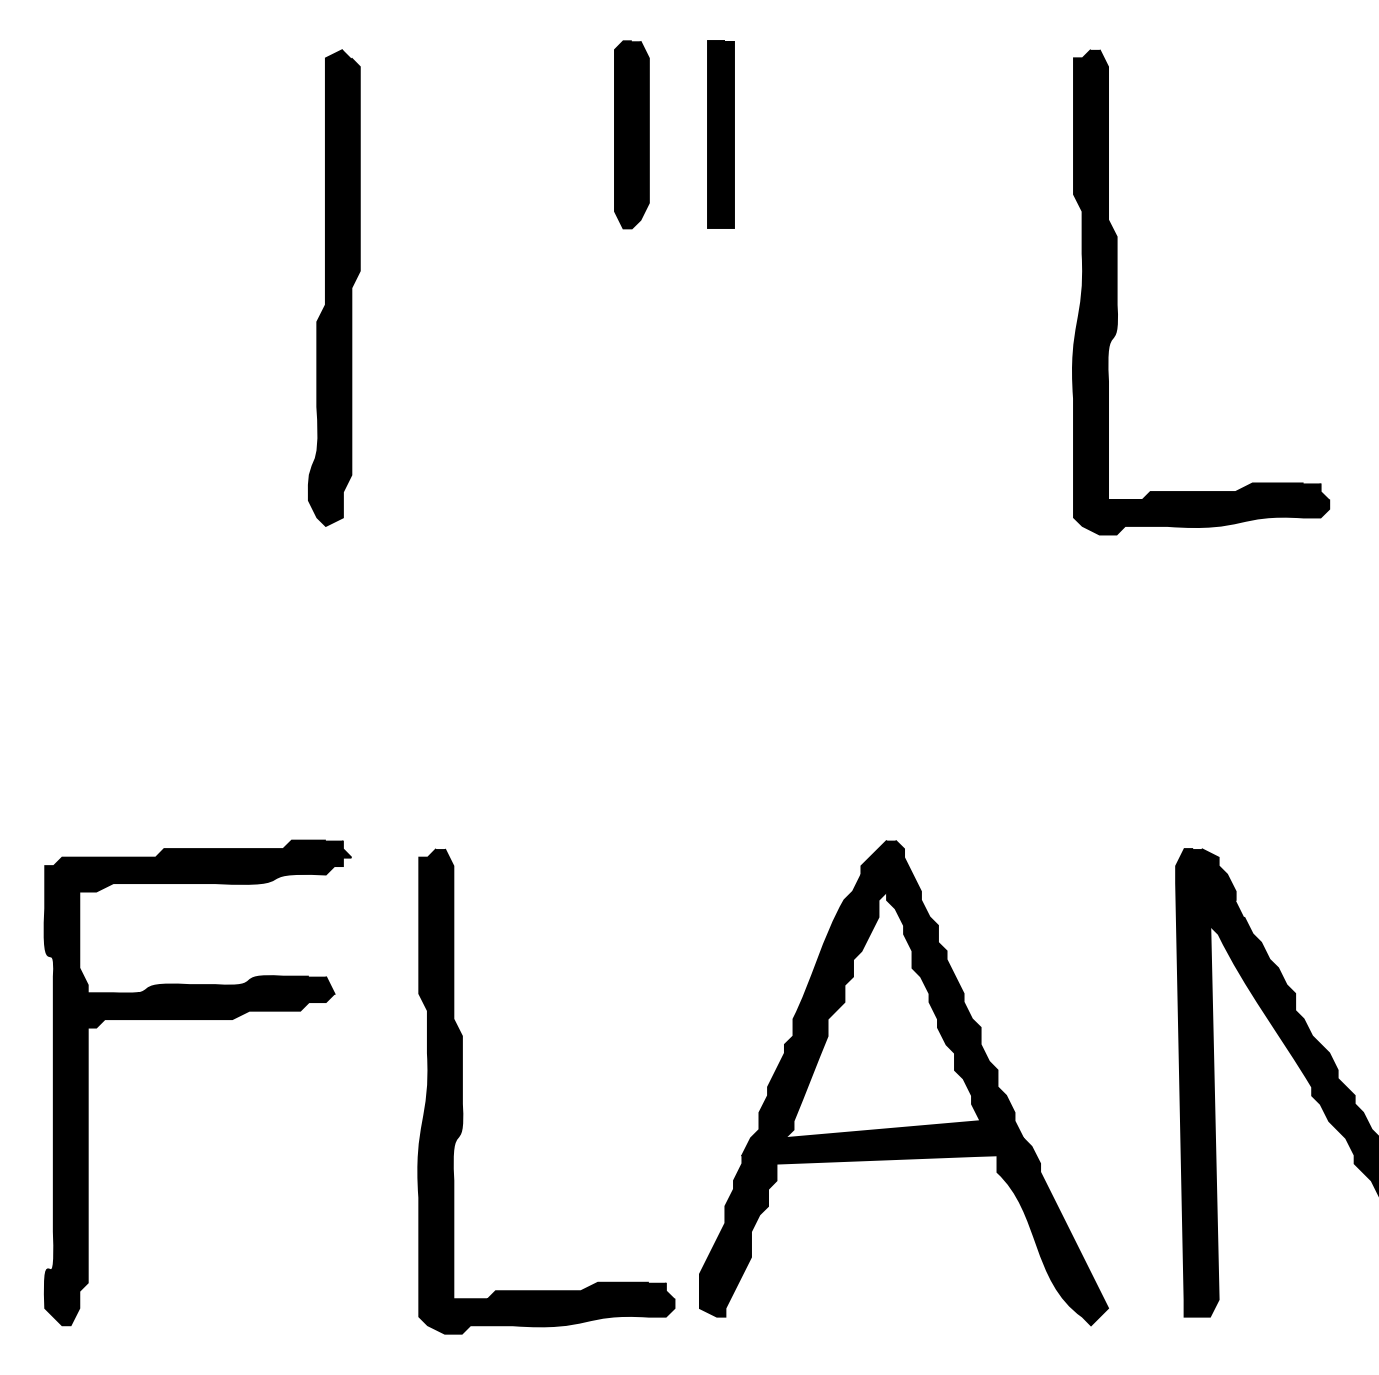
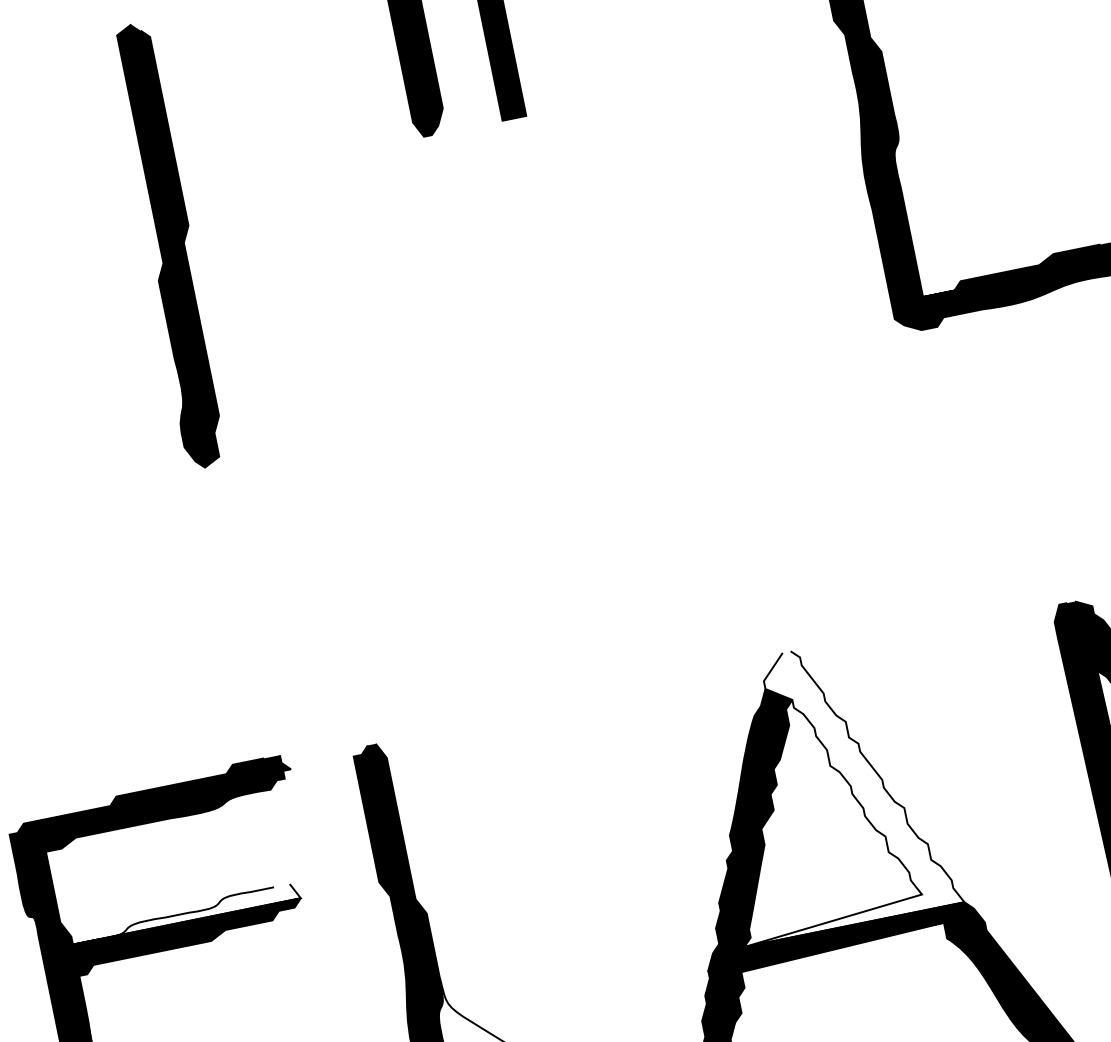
fill: (210, 985) -> (184, 913), removed
fill: (903, 989) -> (825, 787), removed

